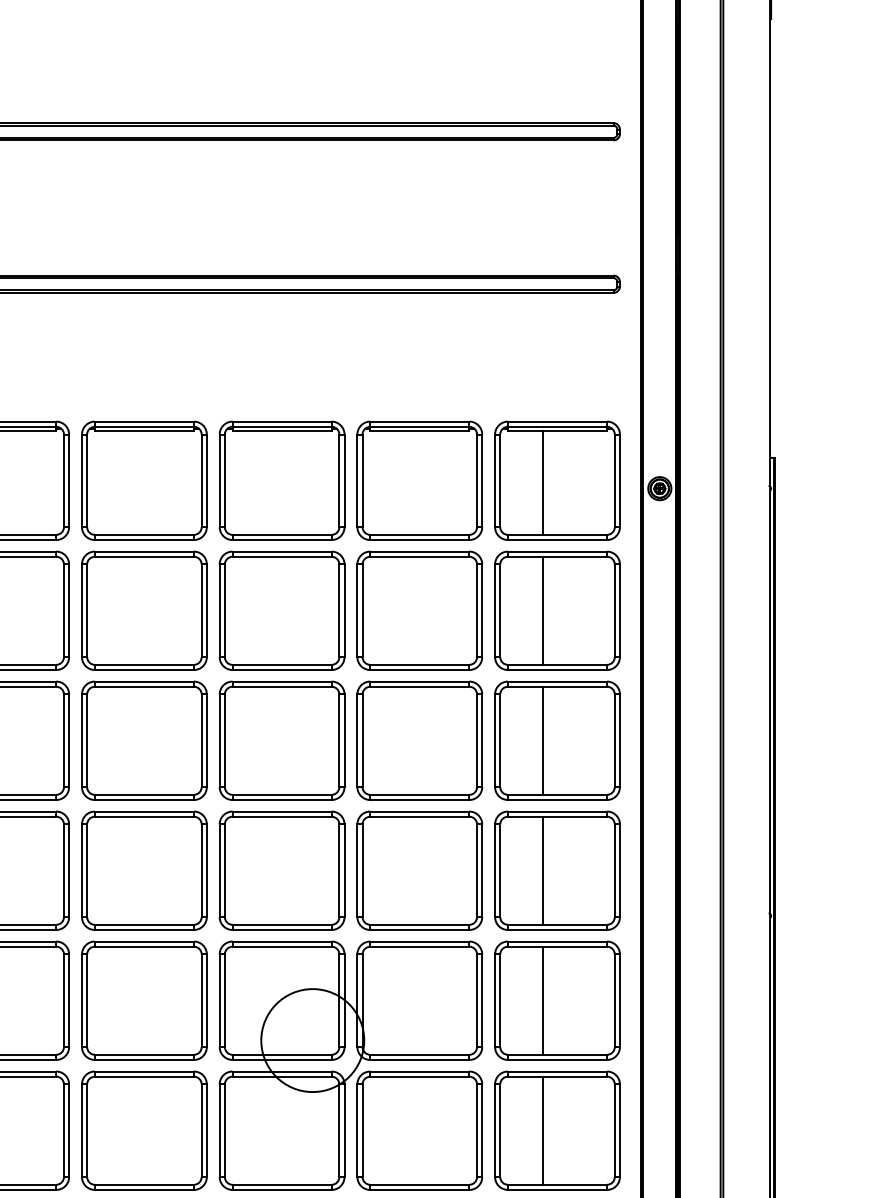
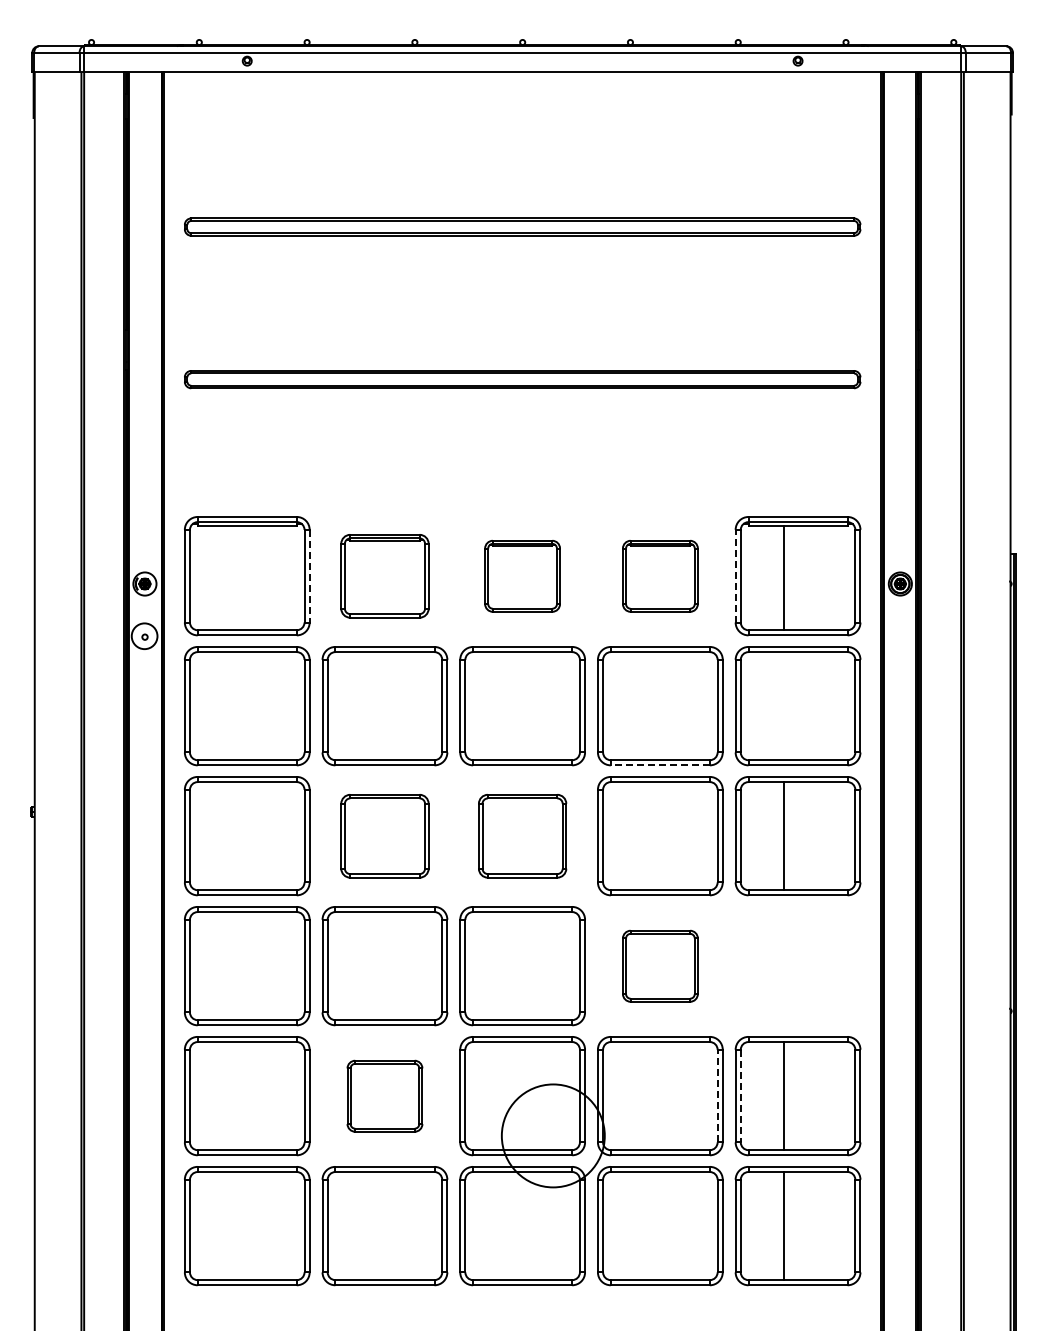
line: (494, 480) -> (735, 575), solid -> dashed
line: (68, 481) -> (309, 576), solid -> dashed
part: (143, 481) -> (384, 576), size x0.7
part: (281, 481) -> (522, 576), size x0.6
part: (419, 481) -> (660, 576), size x0.6
line: (542, 611) -> (783, 706), removed
line: (419, 670) -> (660, 765), solid -> dashed
part: (143, 741) -> (384, 836), size x0.7
part: (281, 741) -> (522, 836), size x0.7
part: (419, 871) -> (660, 966), size x0.6
part: (556, 871) -> (797, 966), removed
line: (476, 1000) -> (717, 1095), solid -> dashed
part: (143, 1001) -> (384, 1096), size x0.6
line: (499, 1001) -> (740, 1096), solid -> dashed

